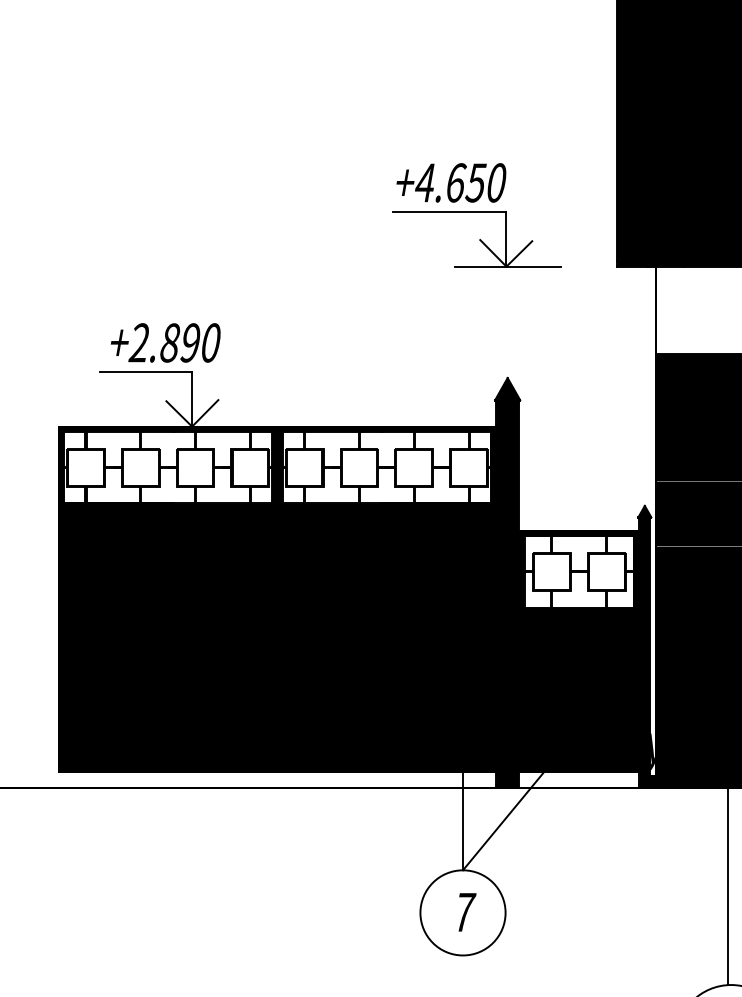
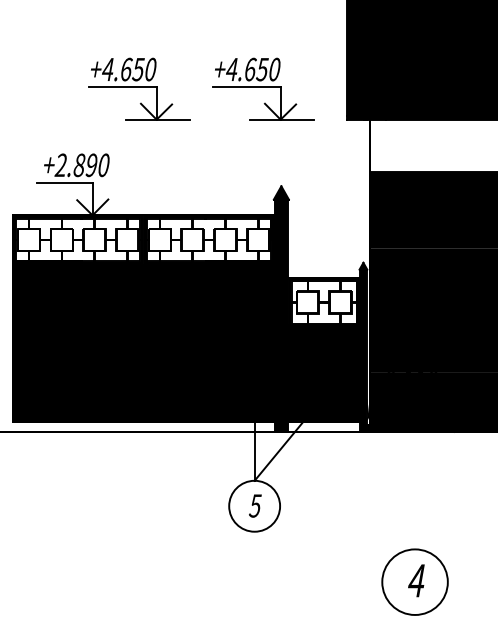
part: (270, 214) -> (139, 88), added
line: (728, 886) -> (413, 490), removed
text: (464, 911) -> (255, 505), 7 -> 5

